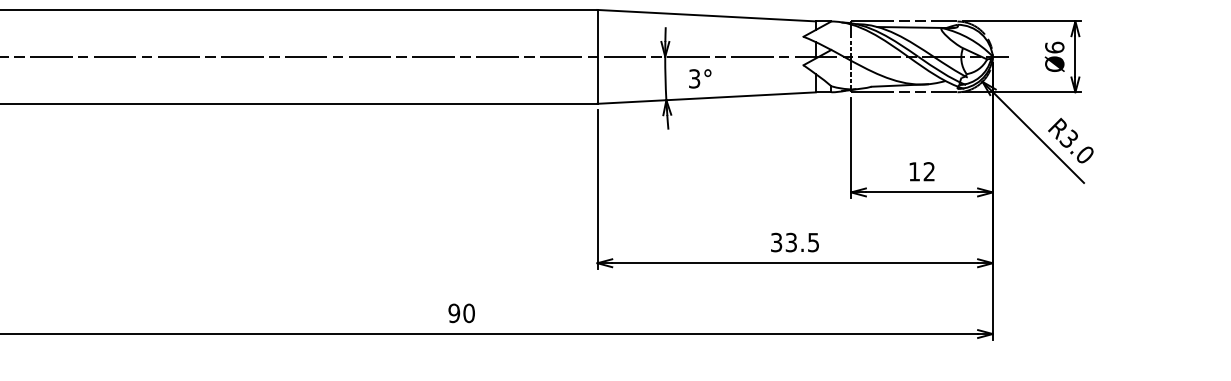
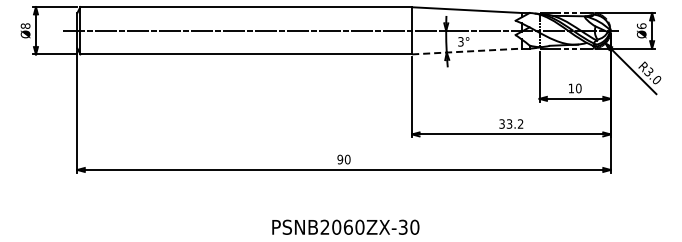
line: (705, 98) -> (466, 51), solid -> dashed
text: (928, 171) -> (578, 88), 12 -> 10
text: (813, 241) -> (520, 123), 33.5 -> 33.2

